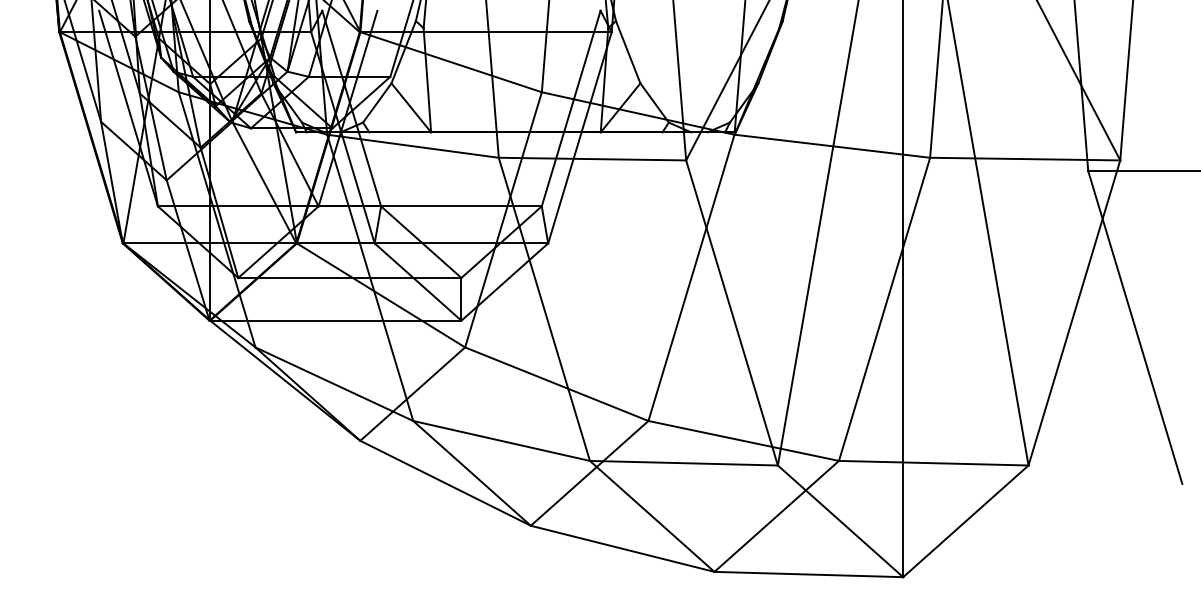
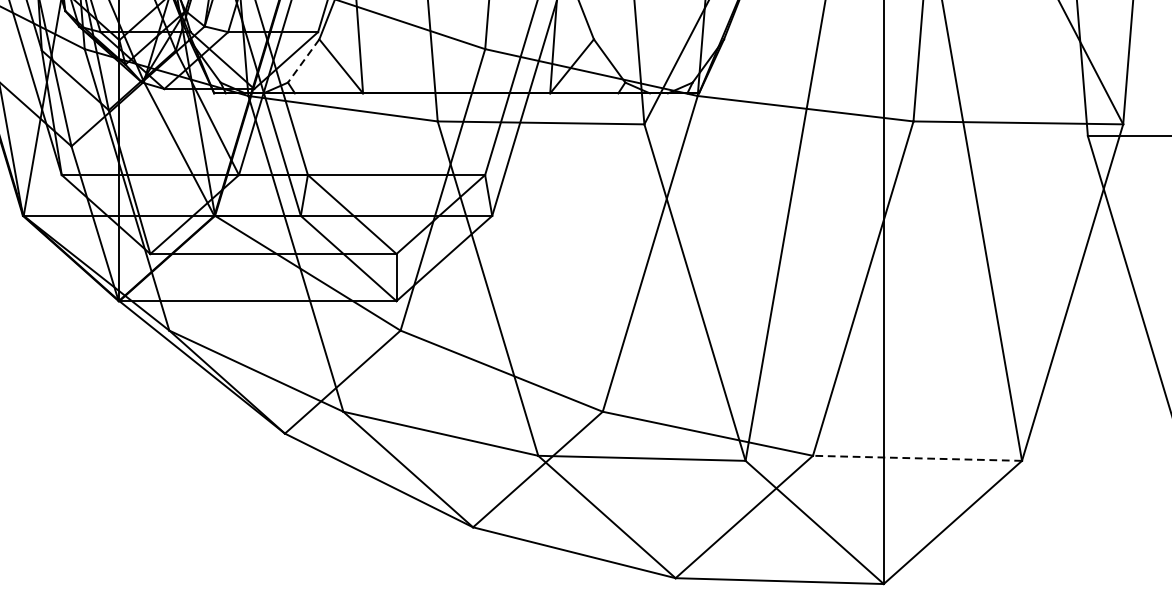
line: (376, 103) -> (302, 61), solid -> dashed
line: (933, 463) -> (917, 458), solid -> dashed

